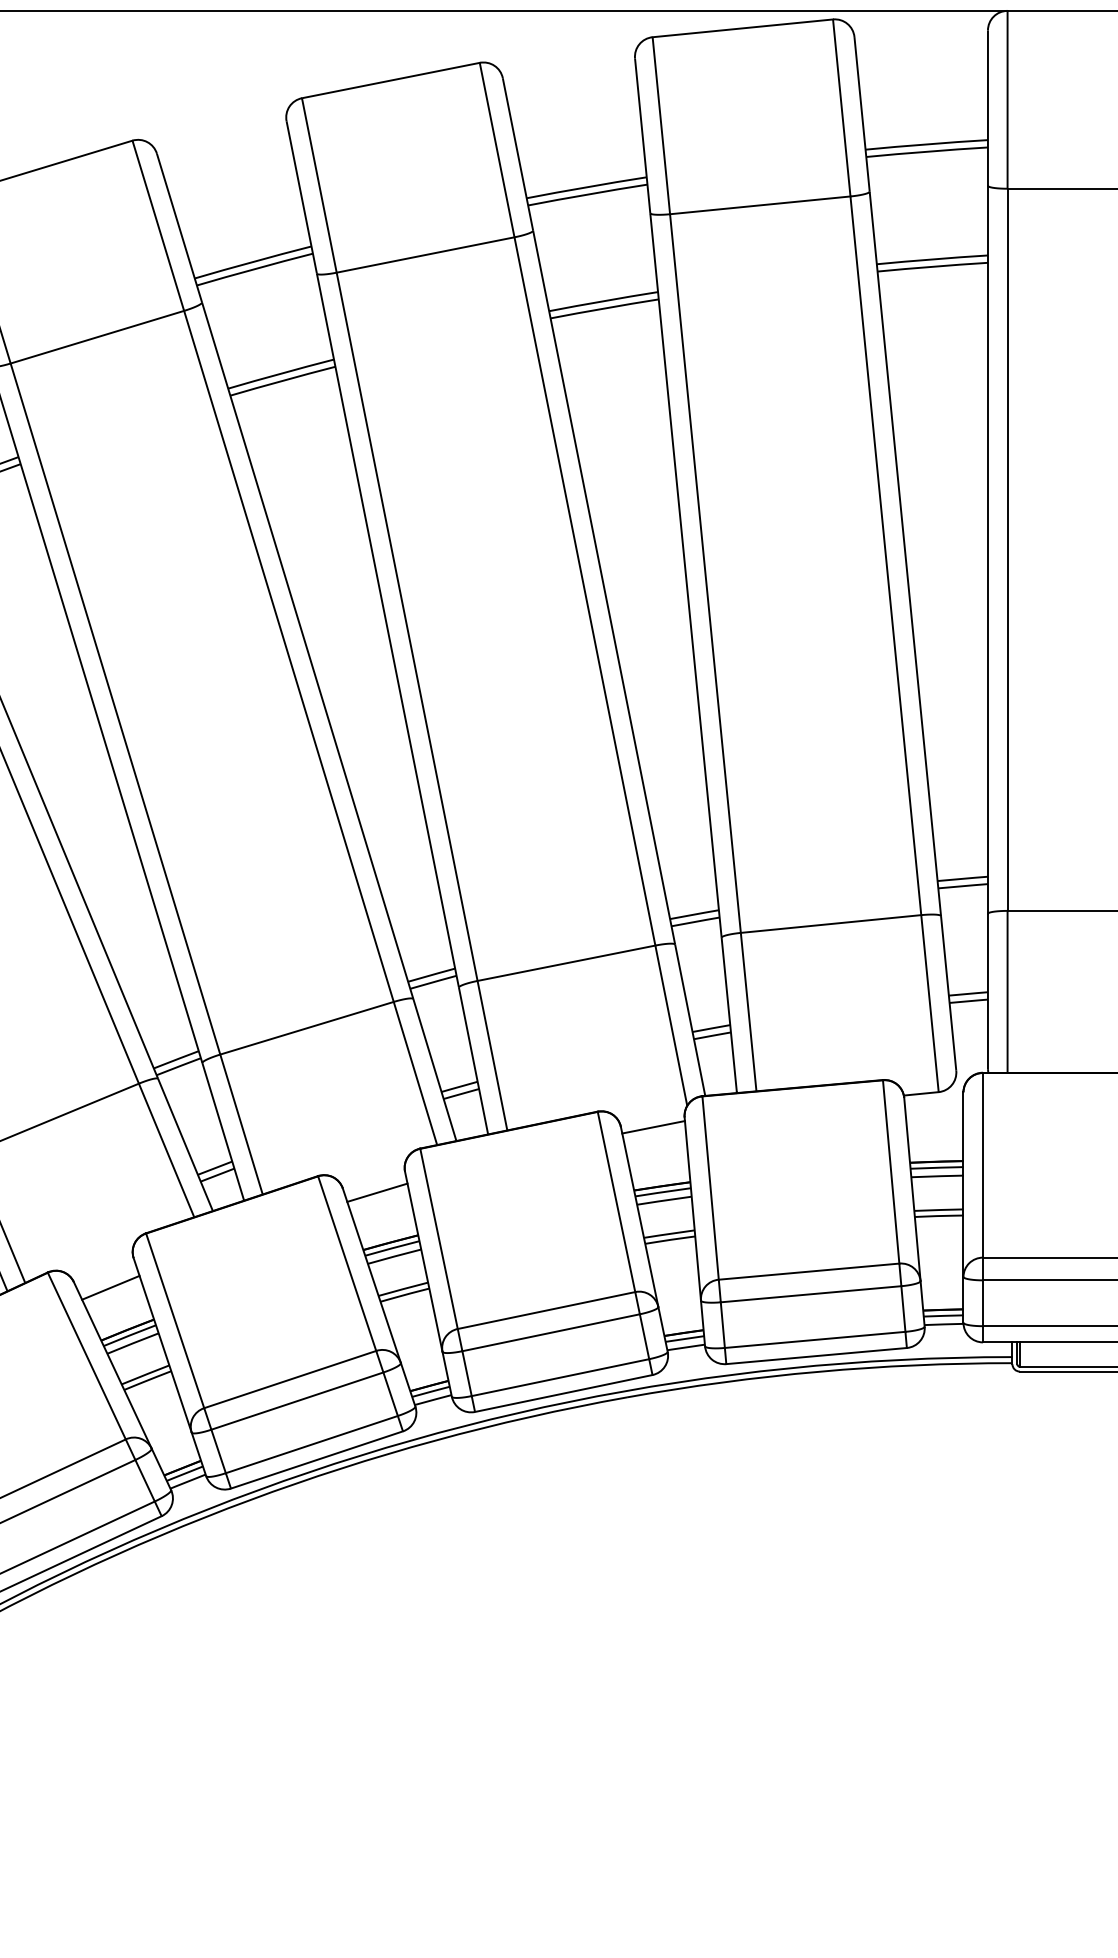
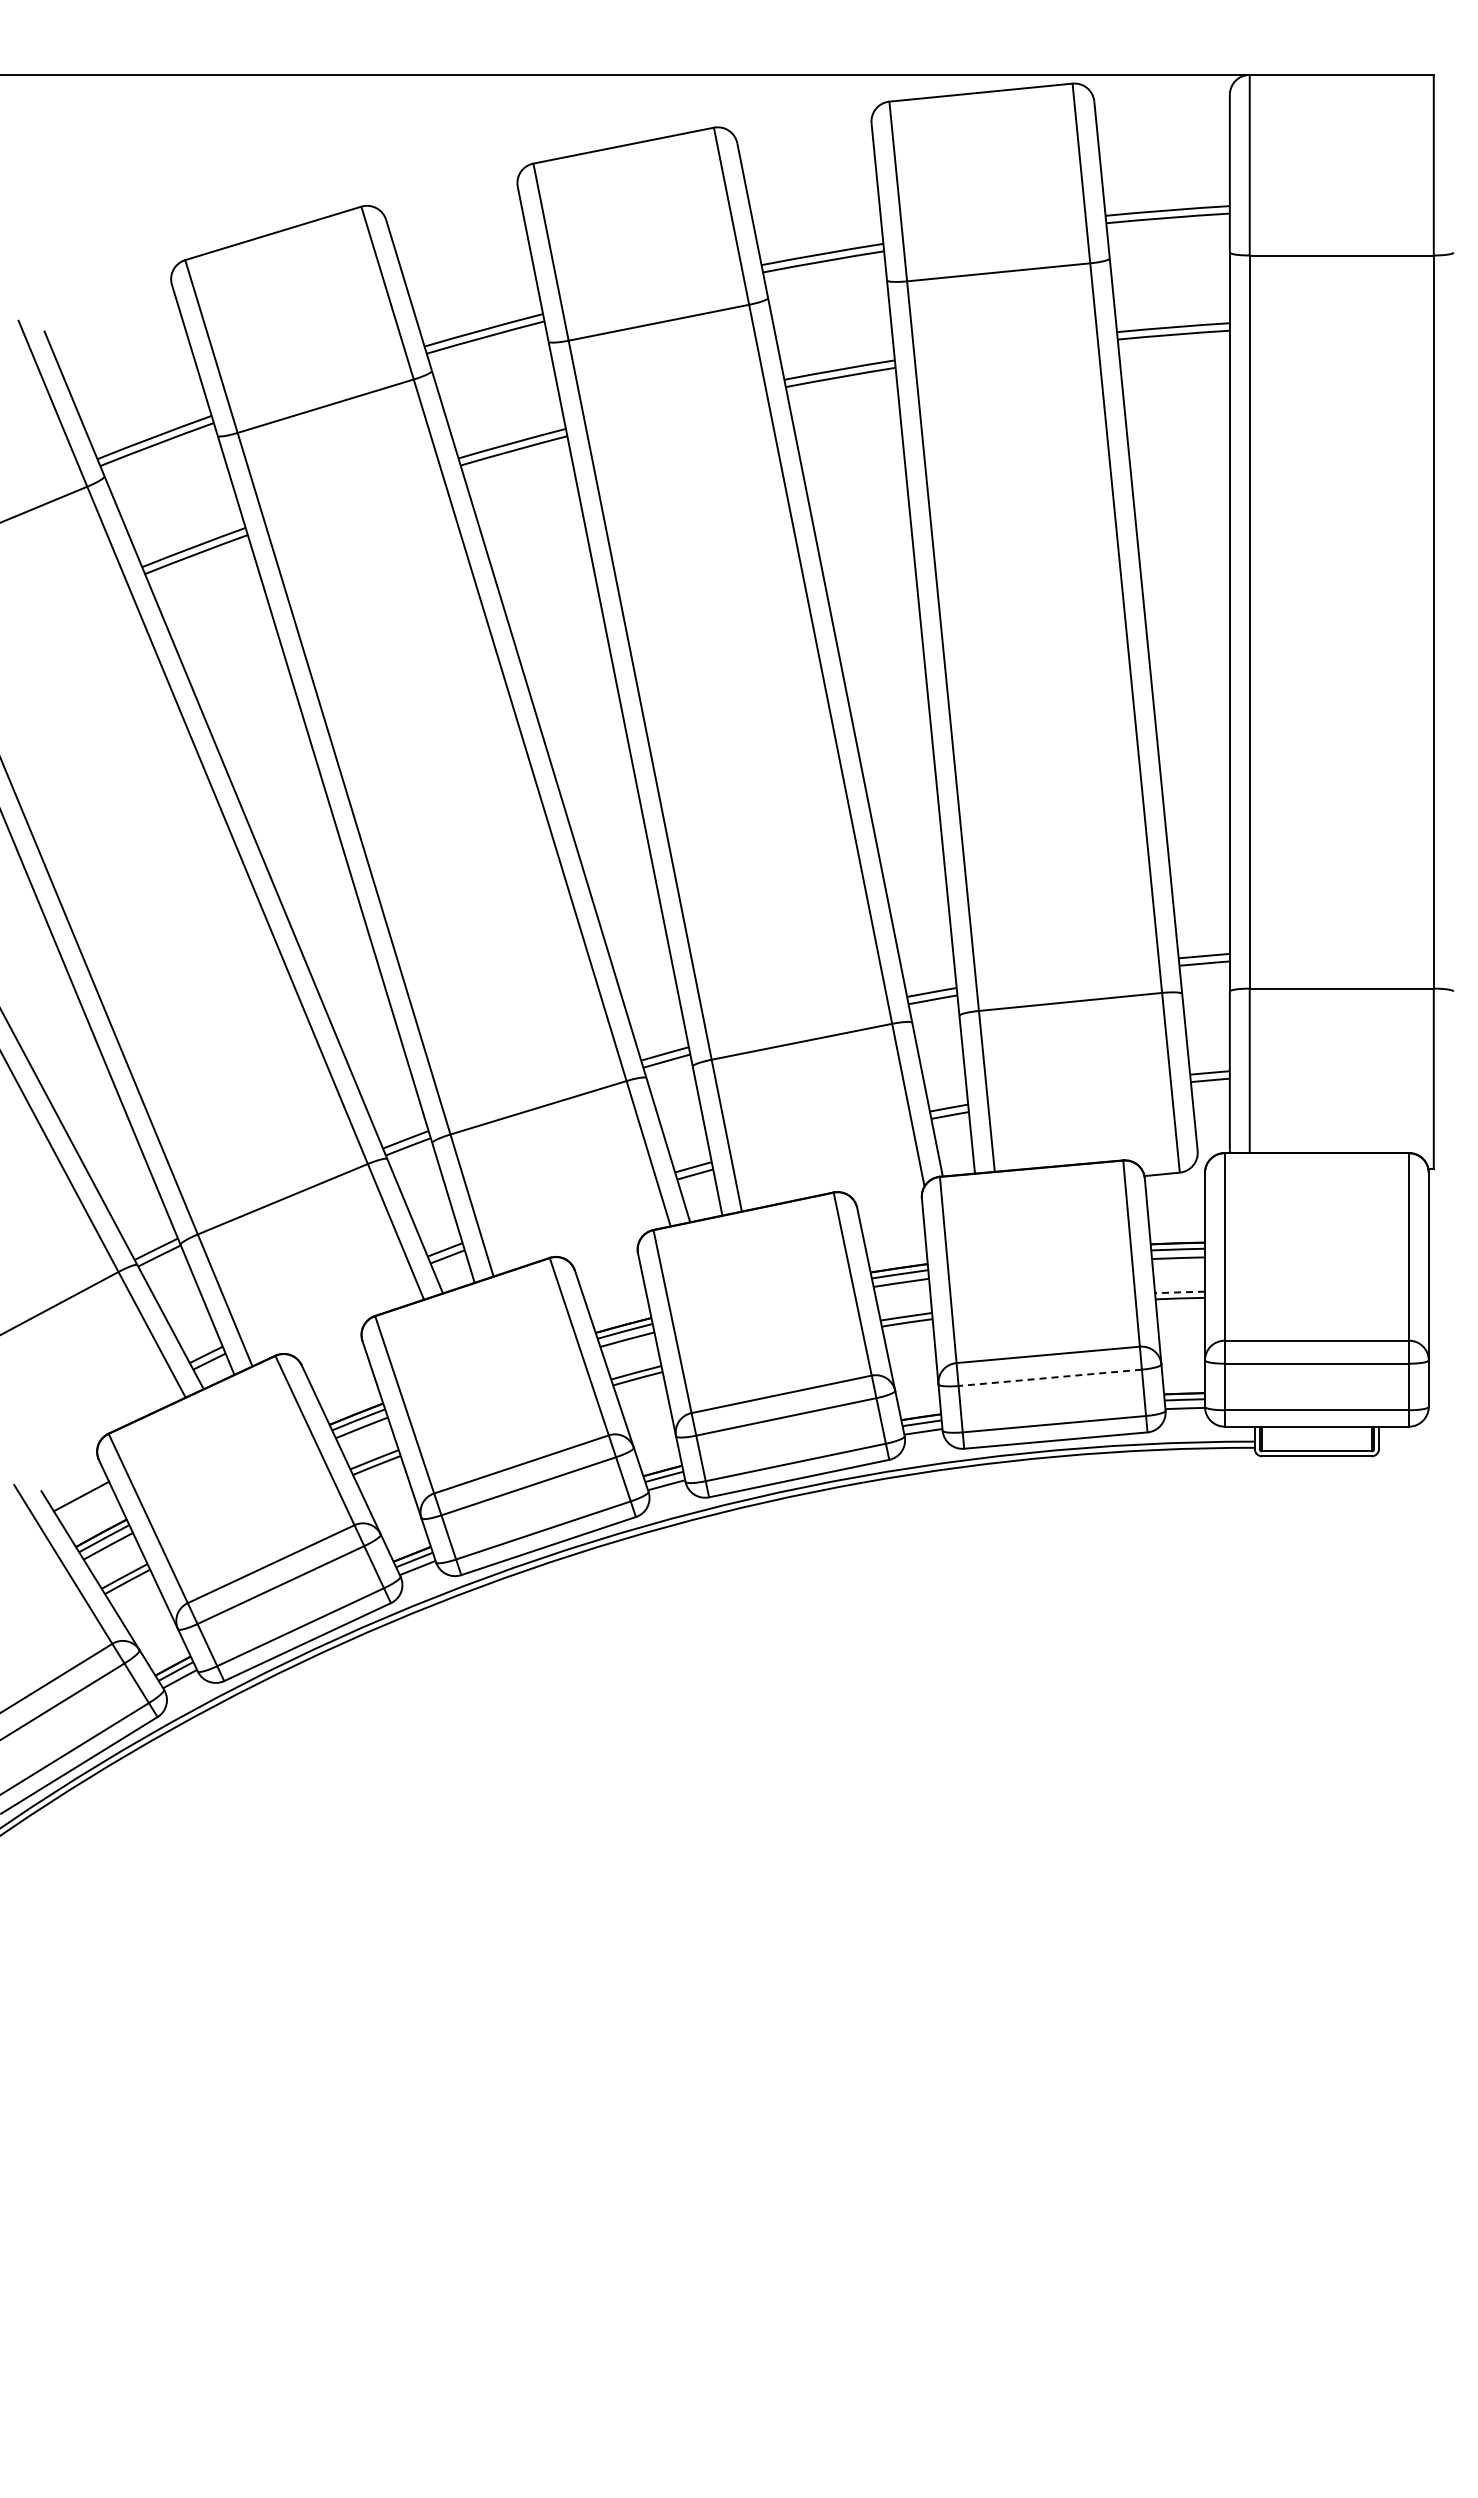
line: (653, 1126) -> (890, 1207), removed
line: (376, 1192) -> (609, 1274), removed
line: (939, 1210) -> (1180, 1292), solid -> dashed
line: (110, 1288) -> (339, 1371), removed
line: (810, 1293) -> (1049, 1377), solid -> dashed

